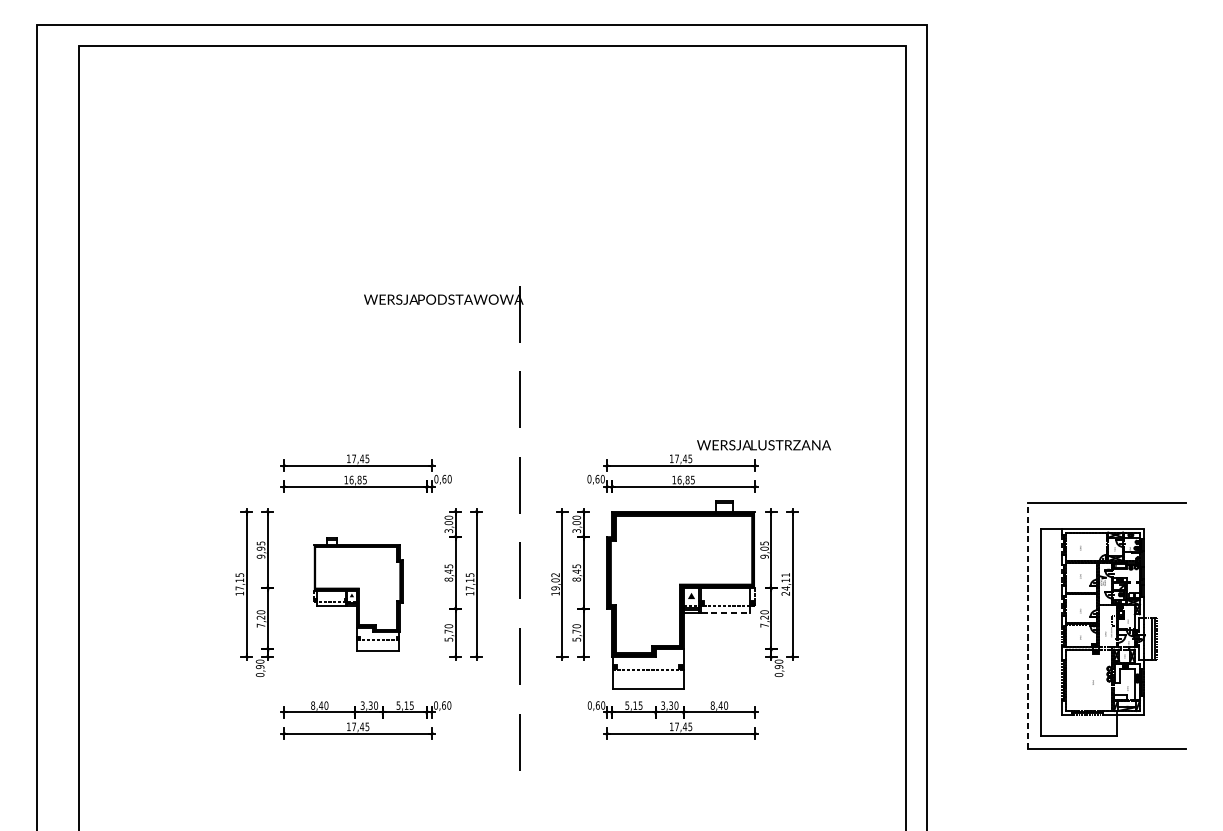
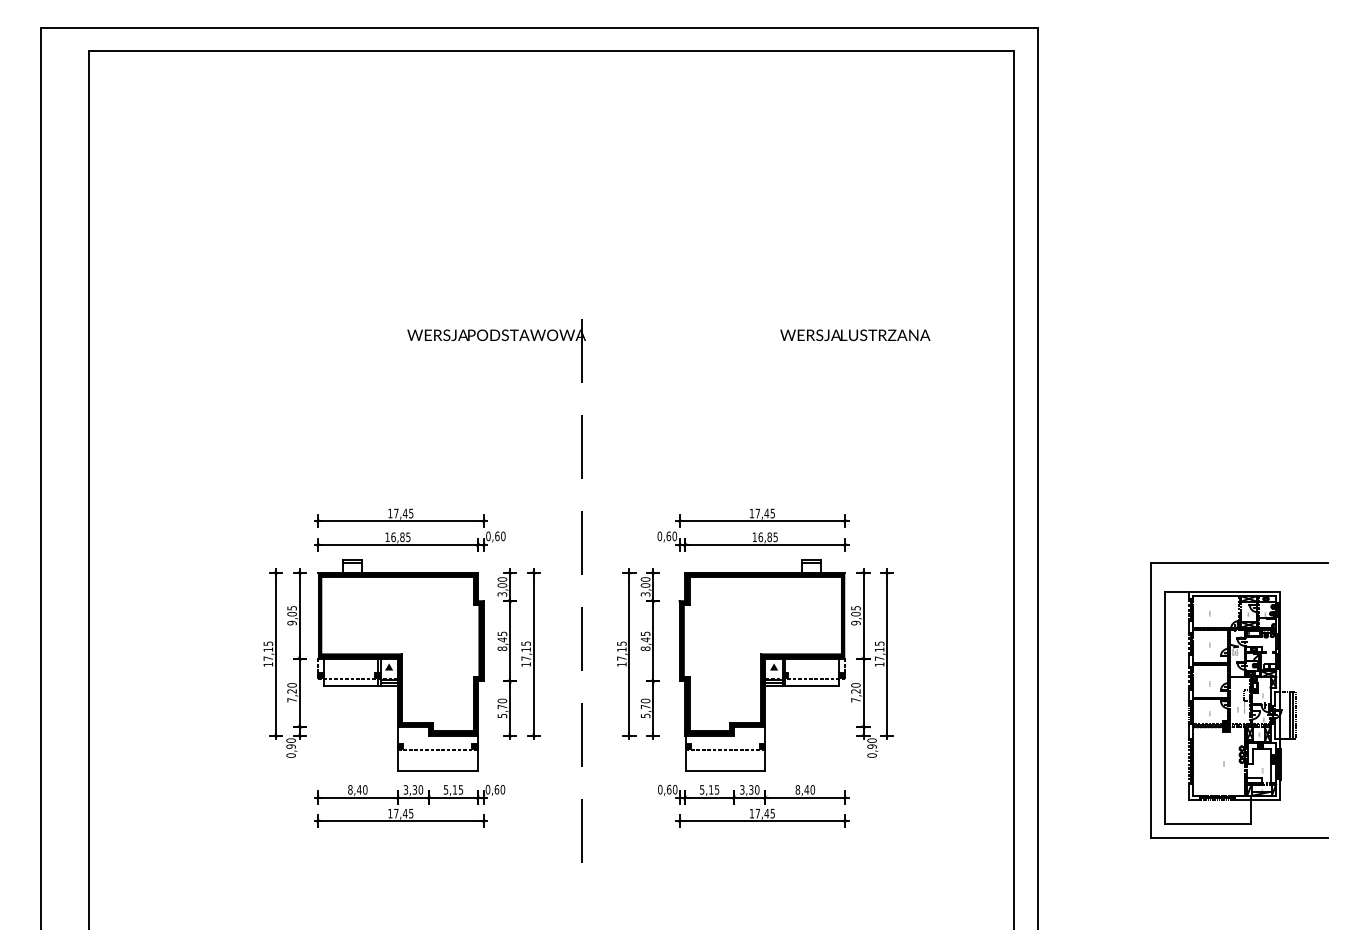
text: (764, 445) -> (855, 335), moved
text: (260, 549) -> (291, 614), 9,95 -> 9,05
text: (555, 581) -> (621, 650), 19,02 -> 17,15
text: (785, 583) -> (879, 653), 24,11 -> 17,15
part: (357, 594) -> (400, 665), size x1.67
line: (725, 613) -> (812, 686), dashed -> solid
line: (1027, 625) -> (1150, 700), dashed -> solid

